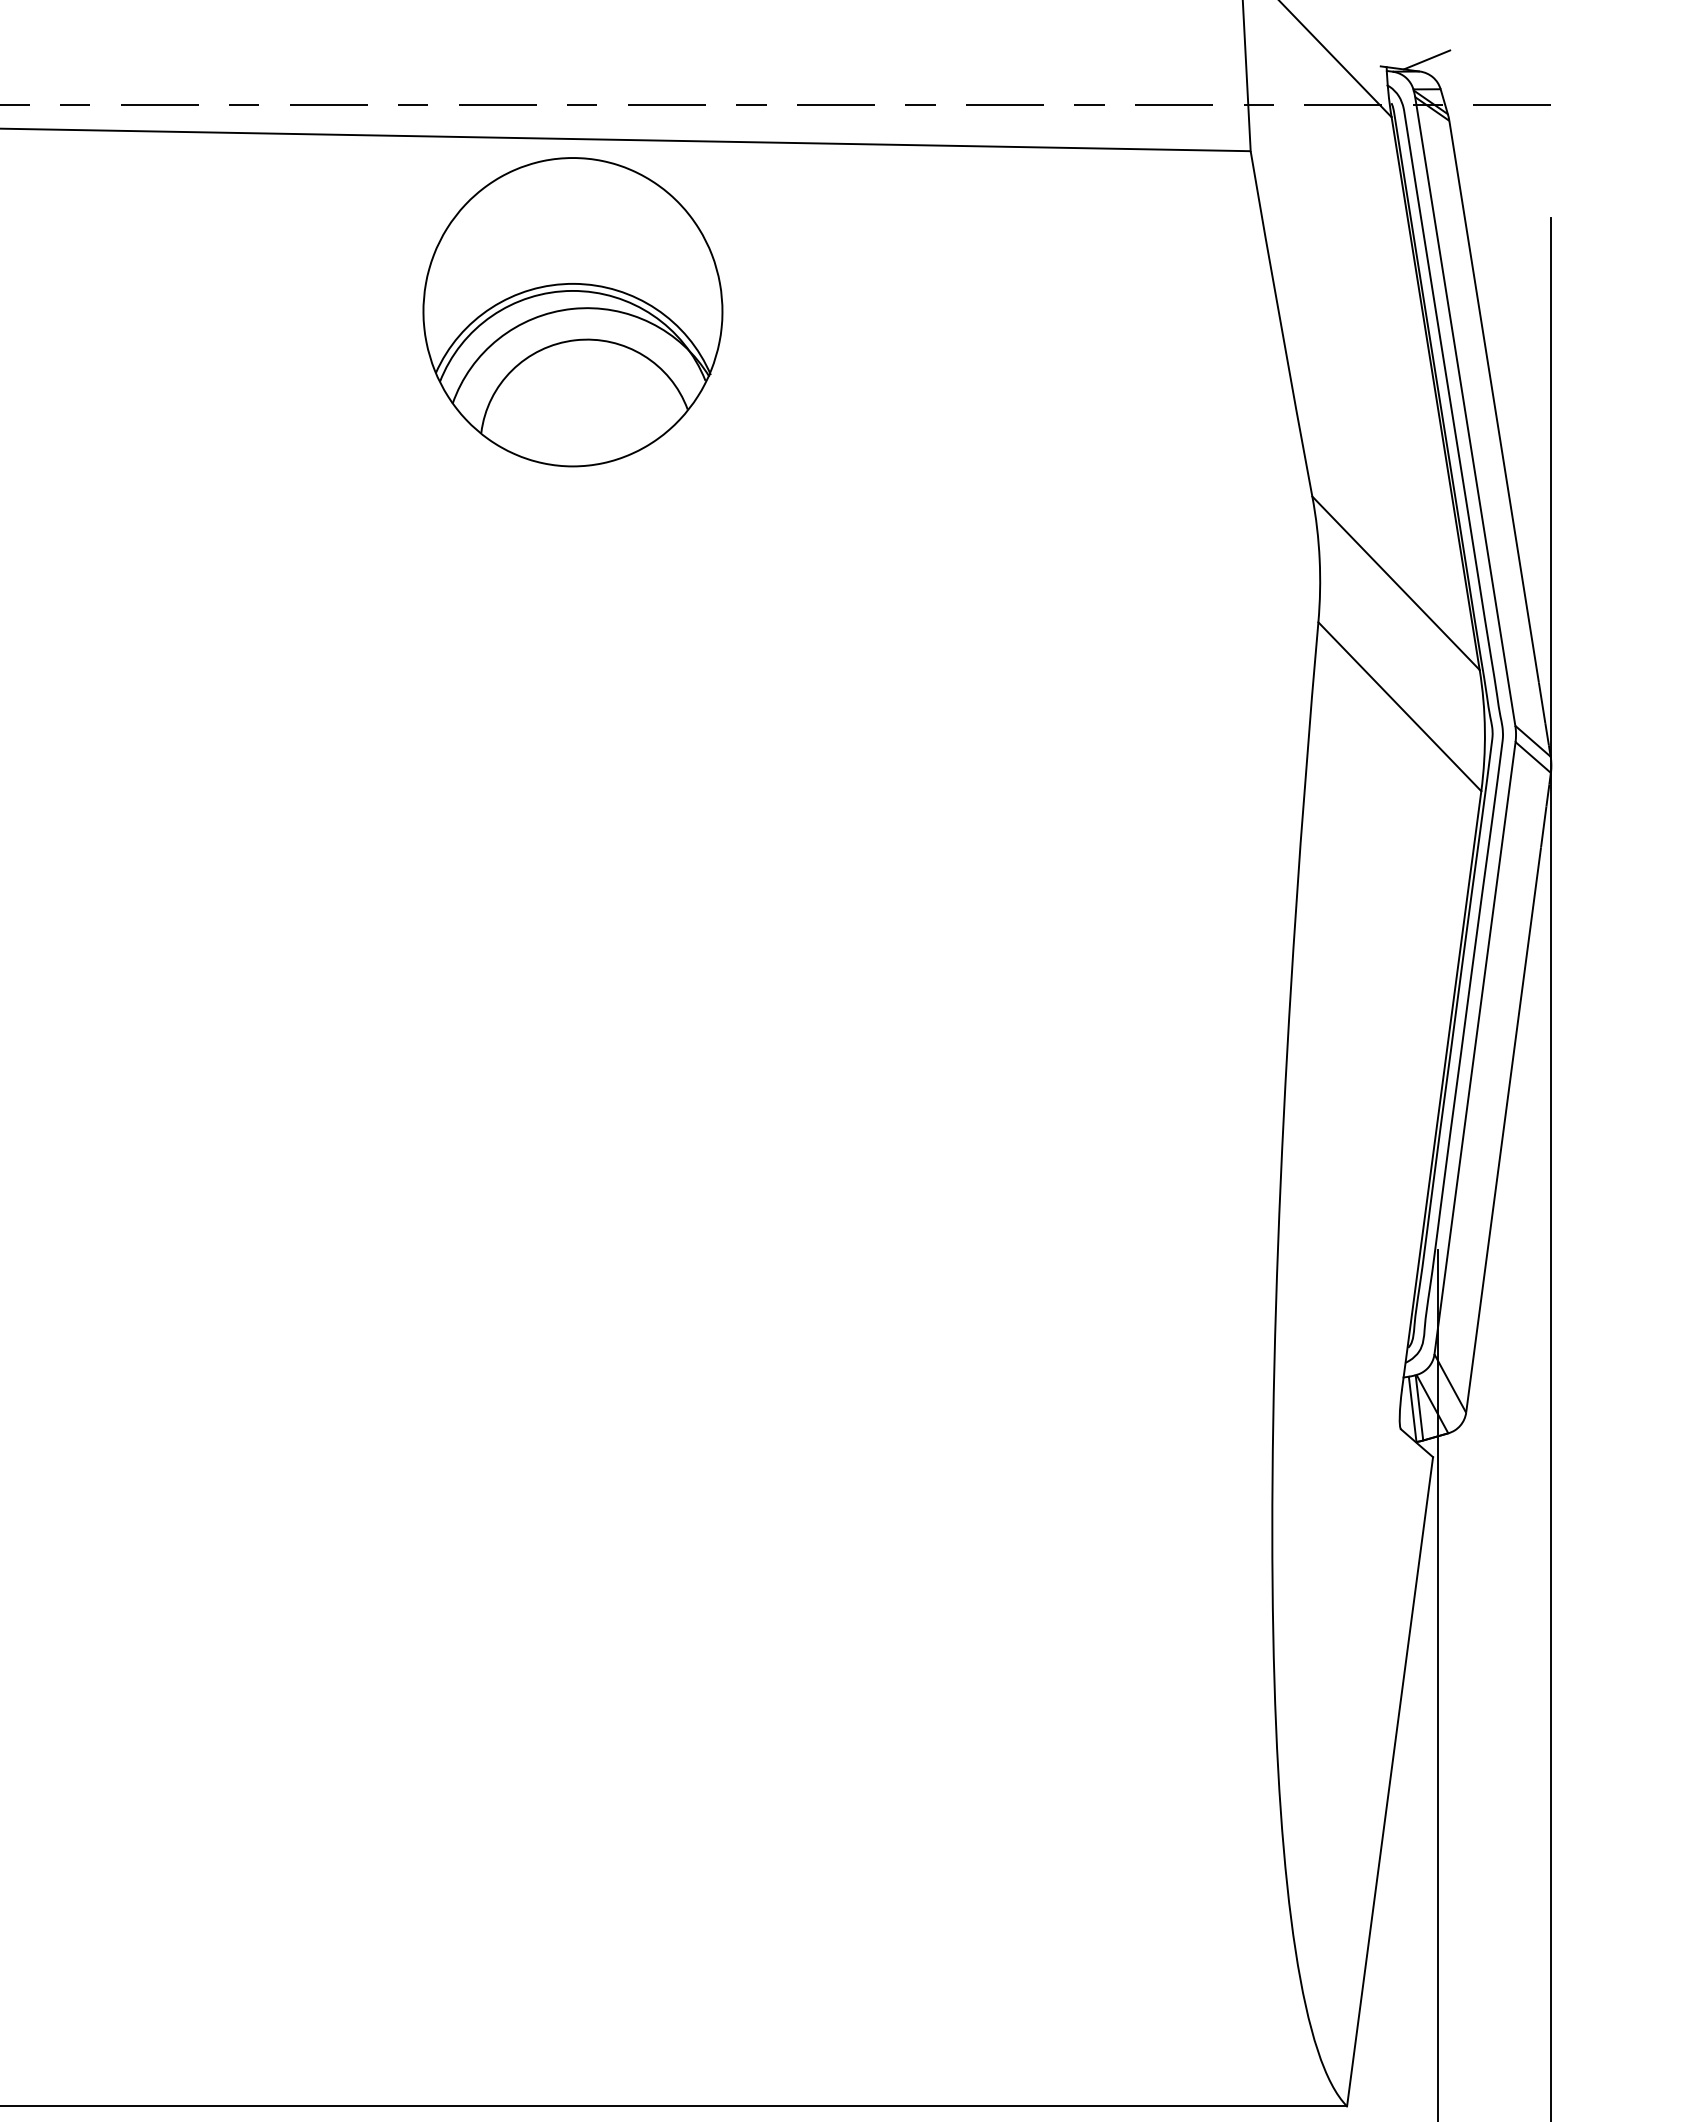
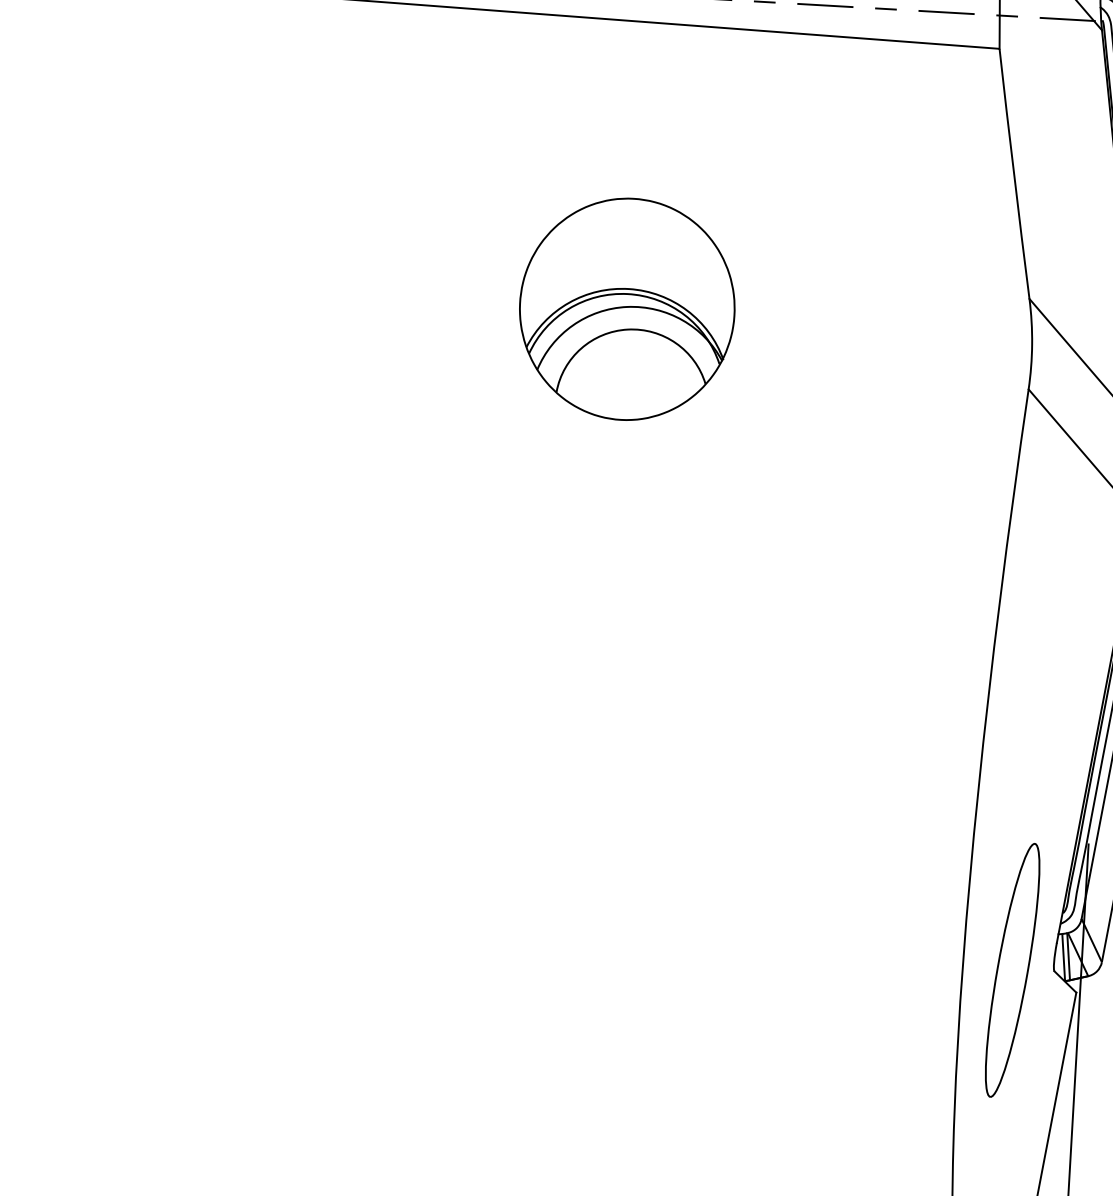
part: (572, 312) -> (626, 309), moved
part: (1342, 1430) -> (1012, 969), added

